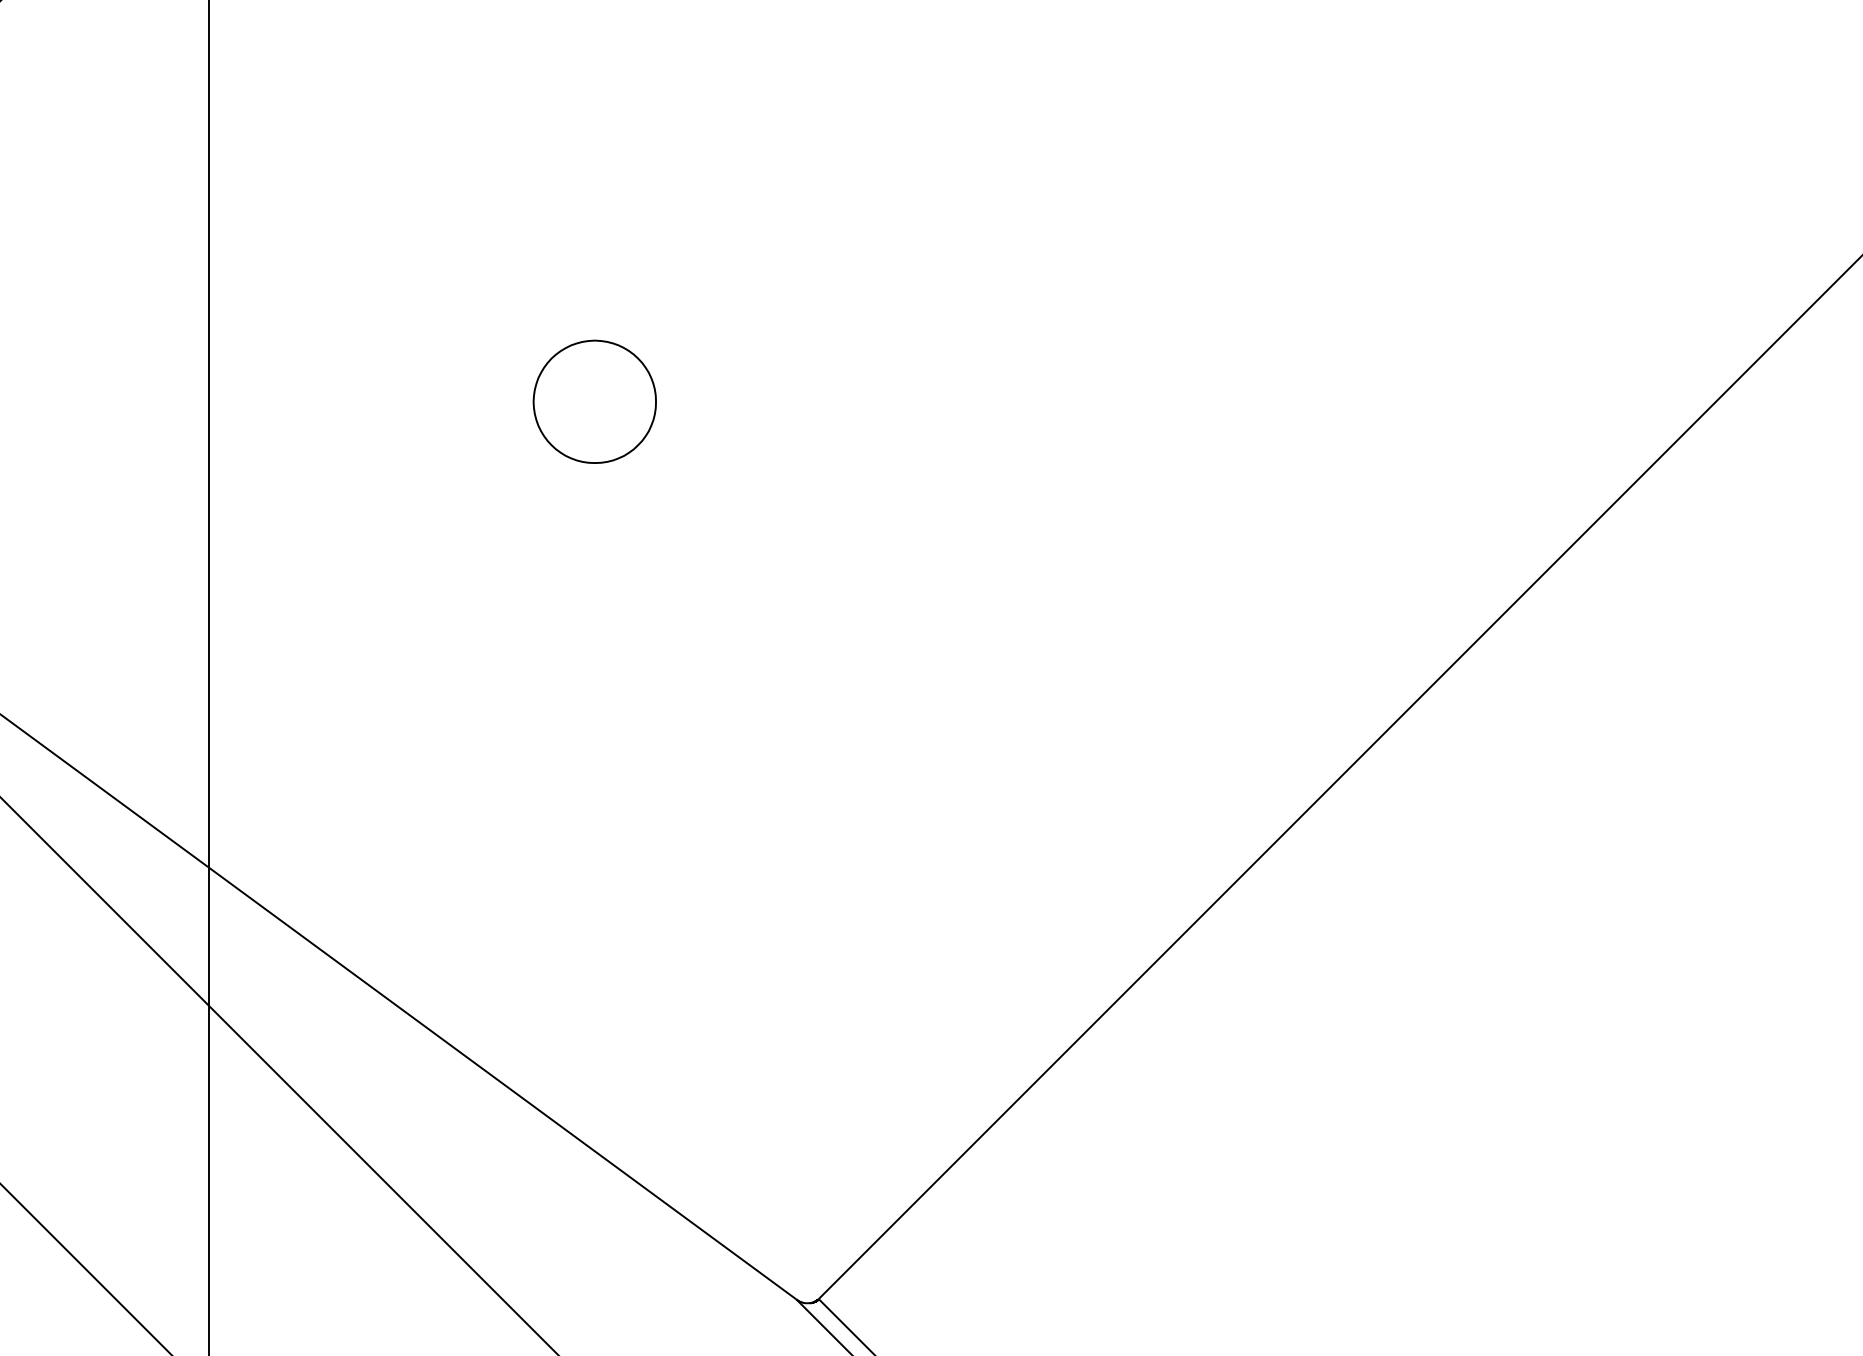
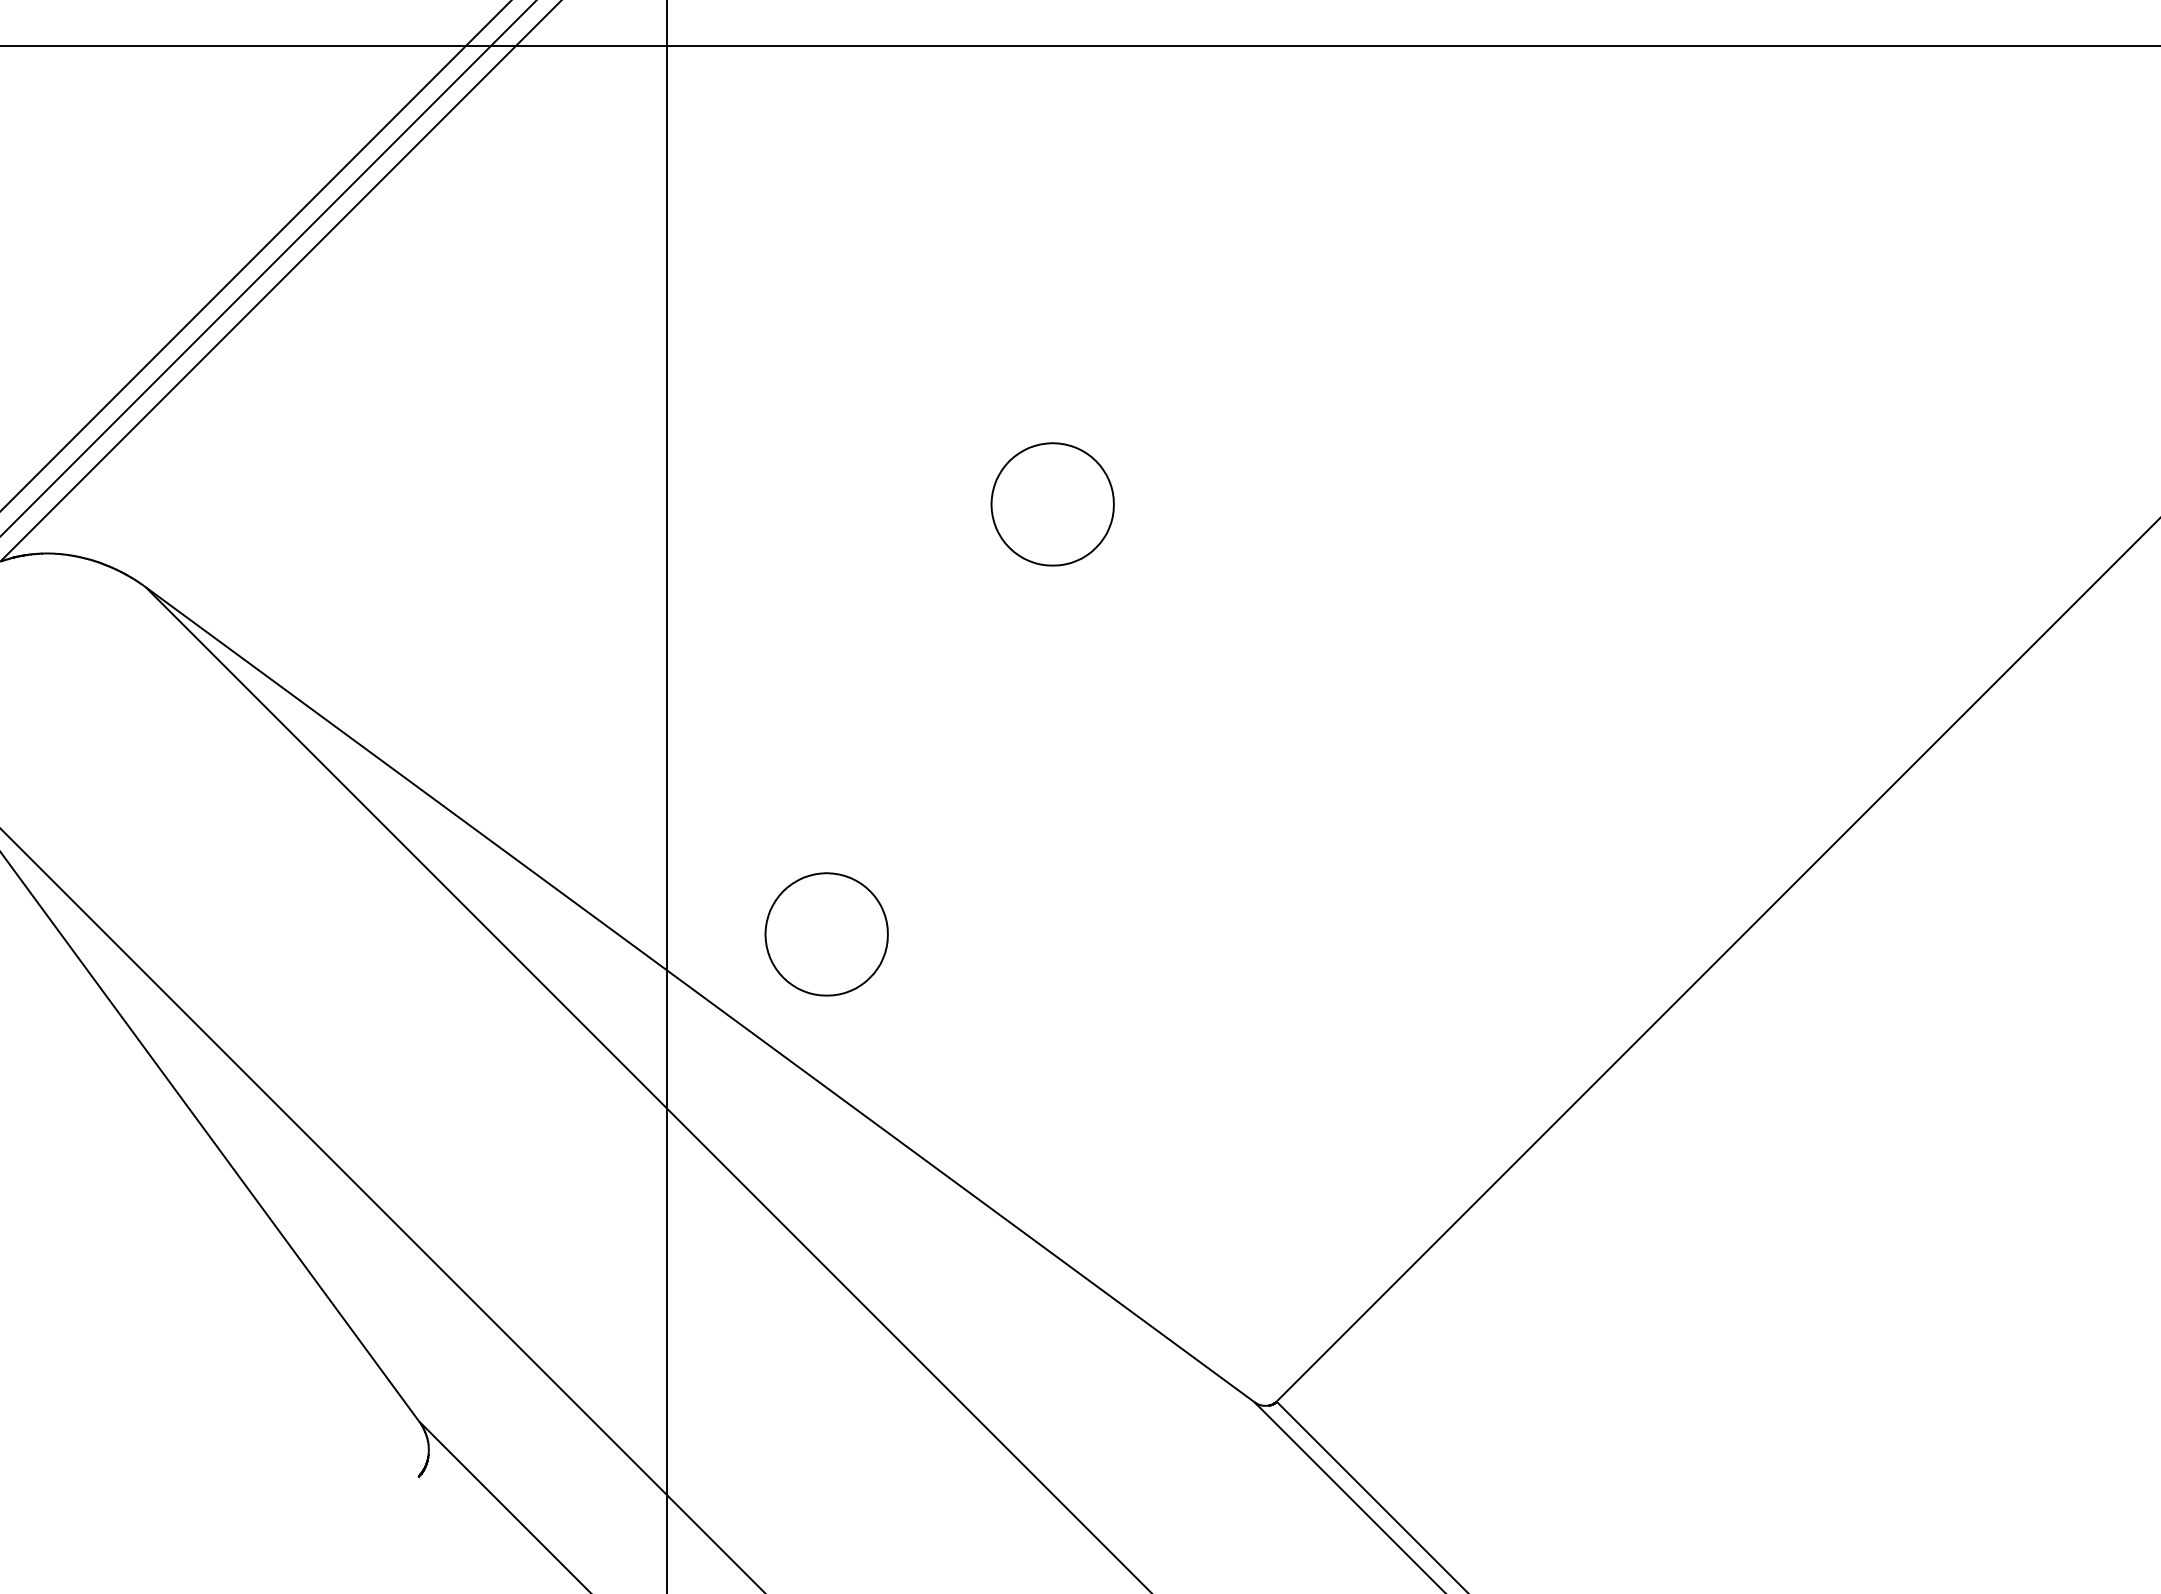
part: (368, 831) -> (826, 934), added

